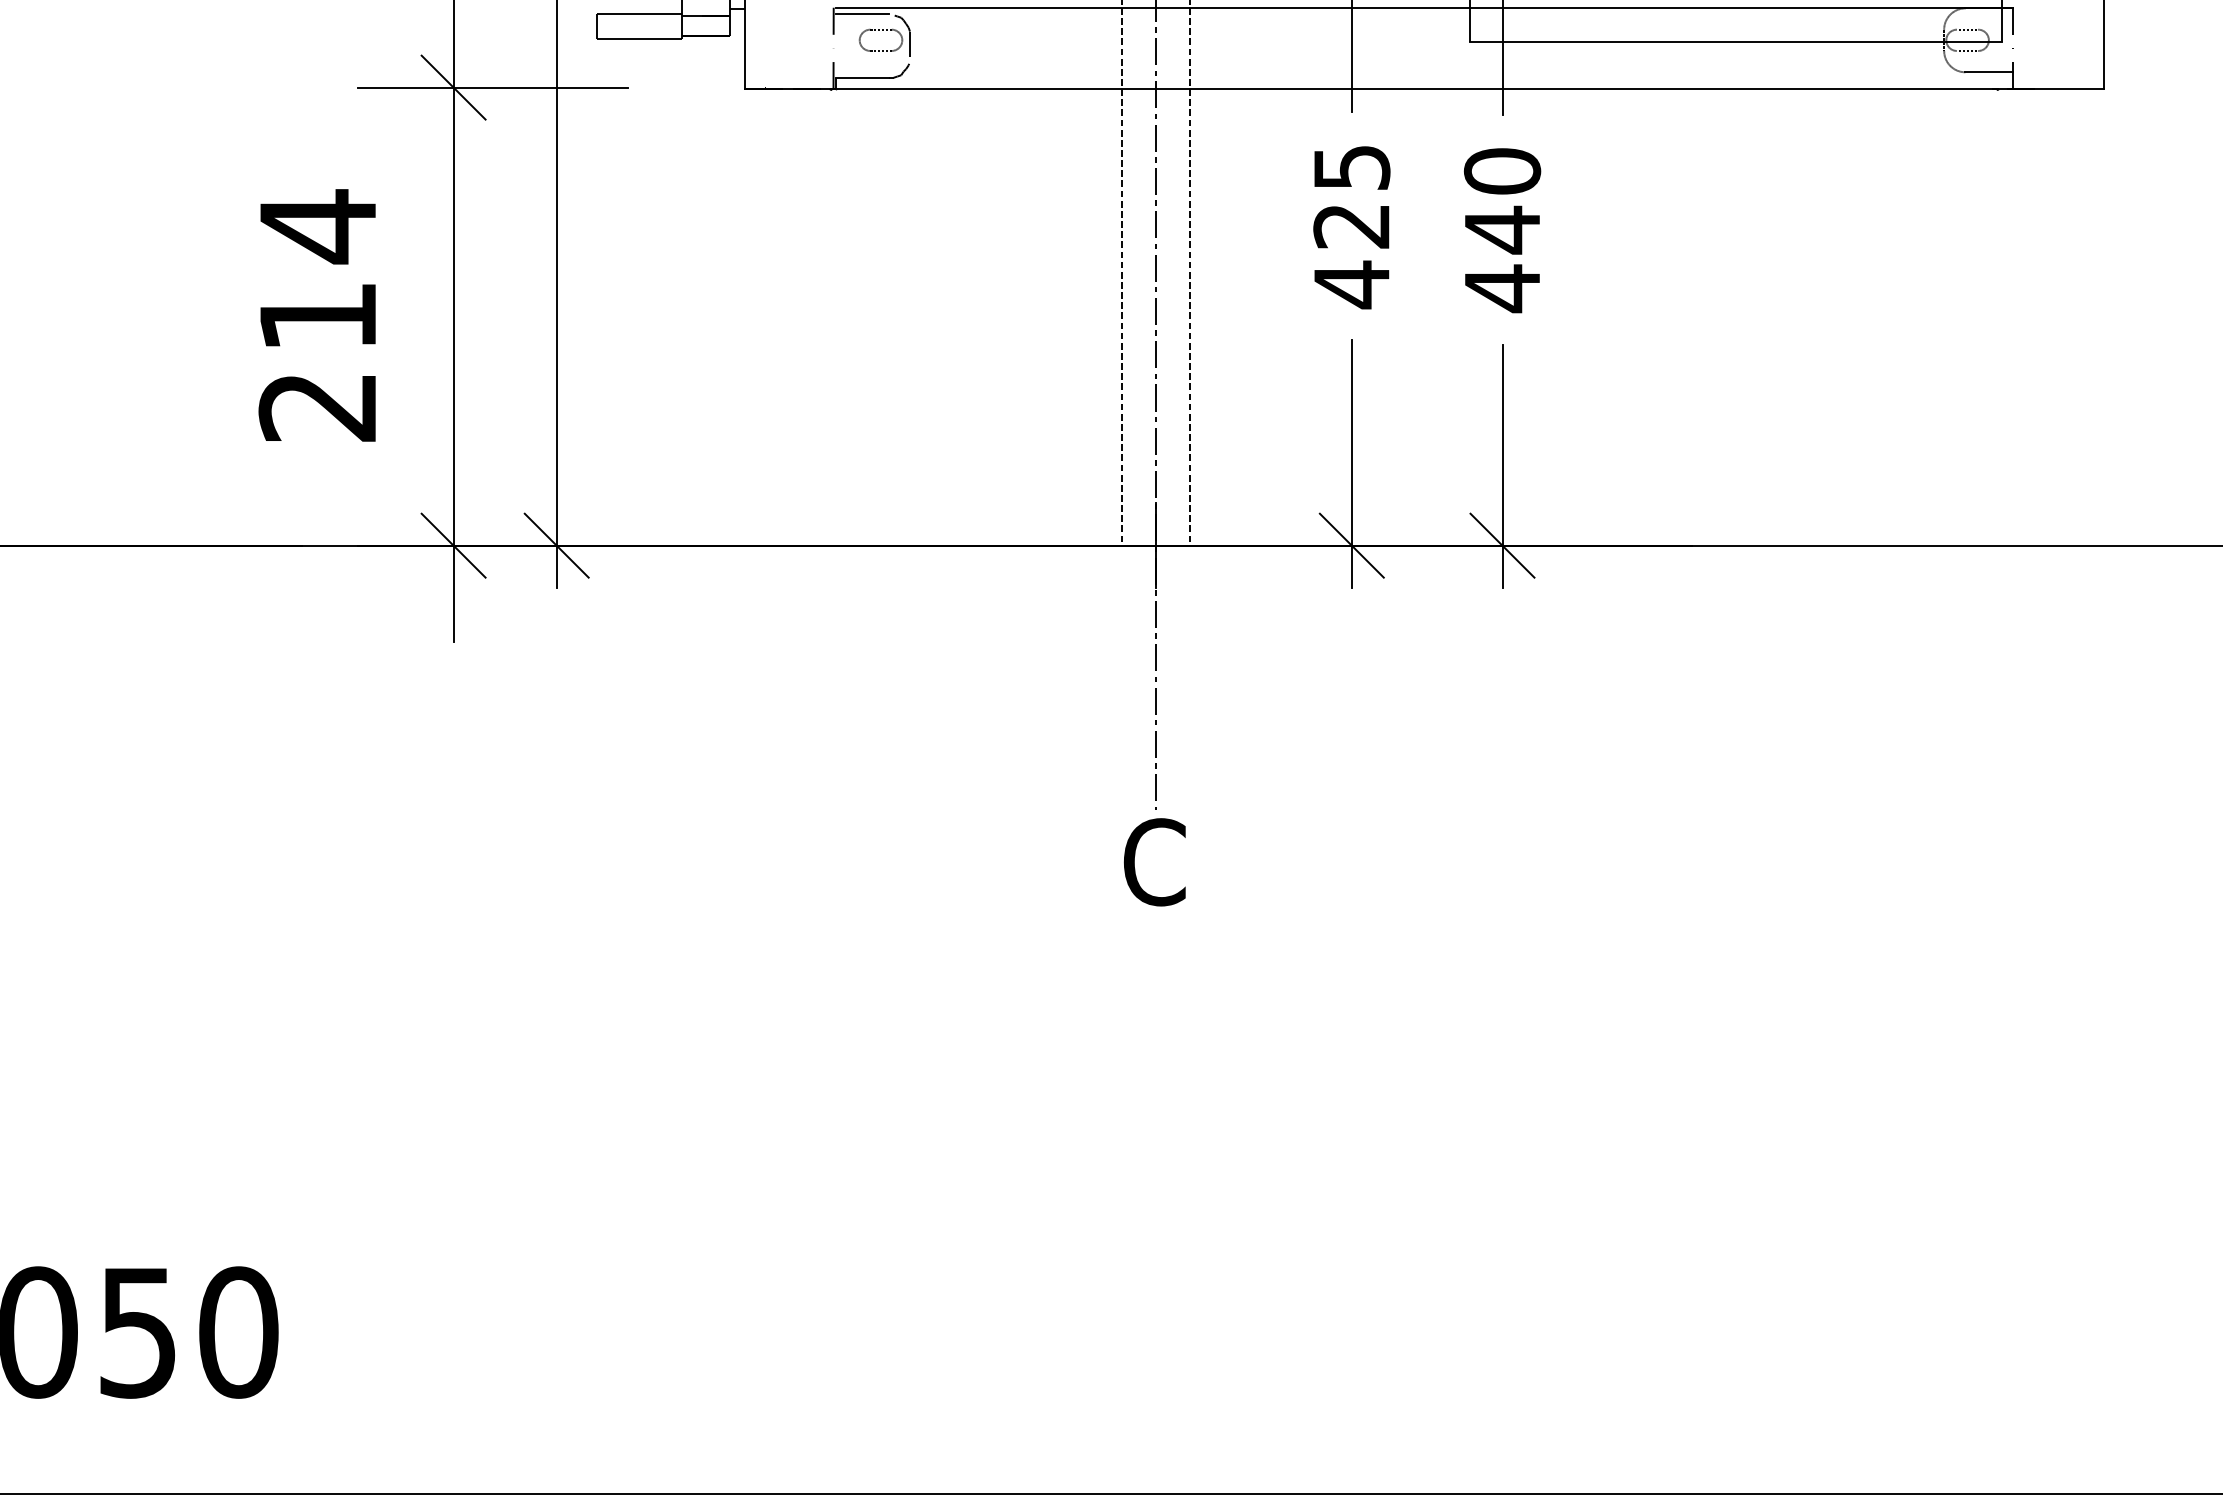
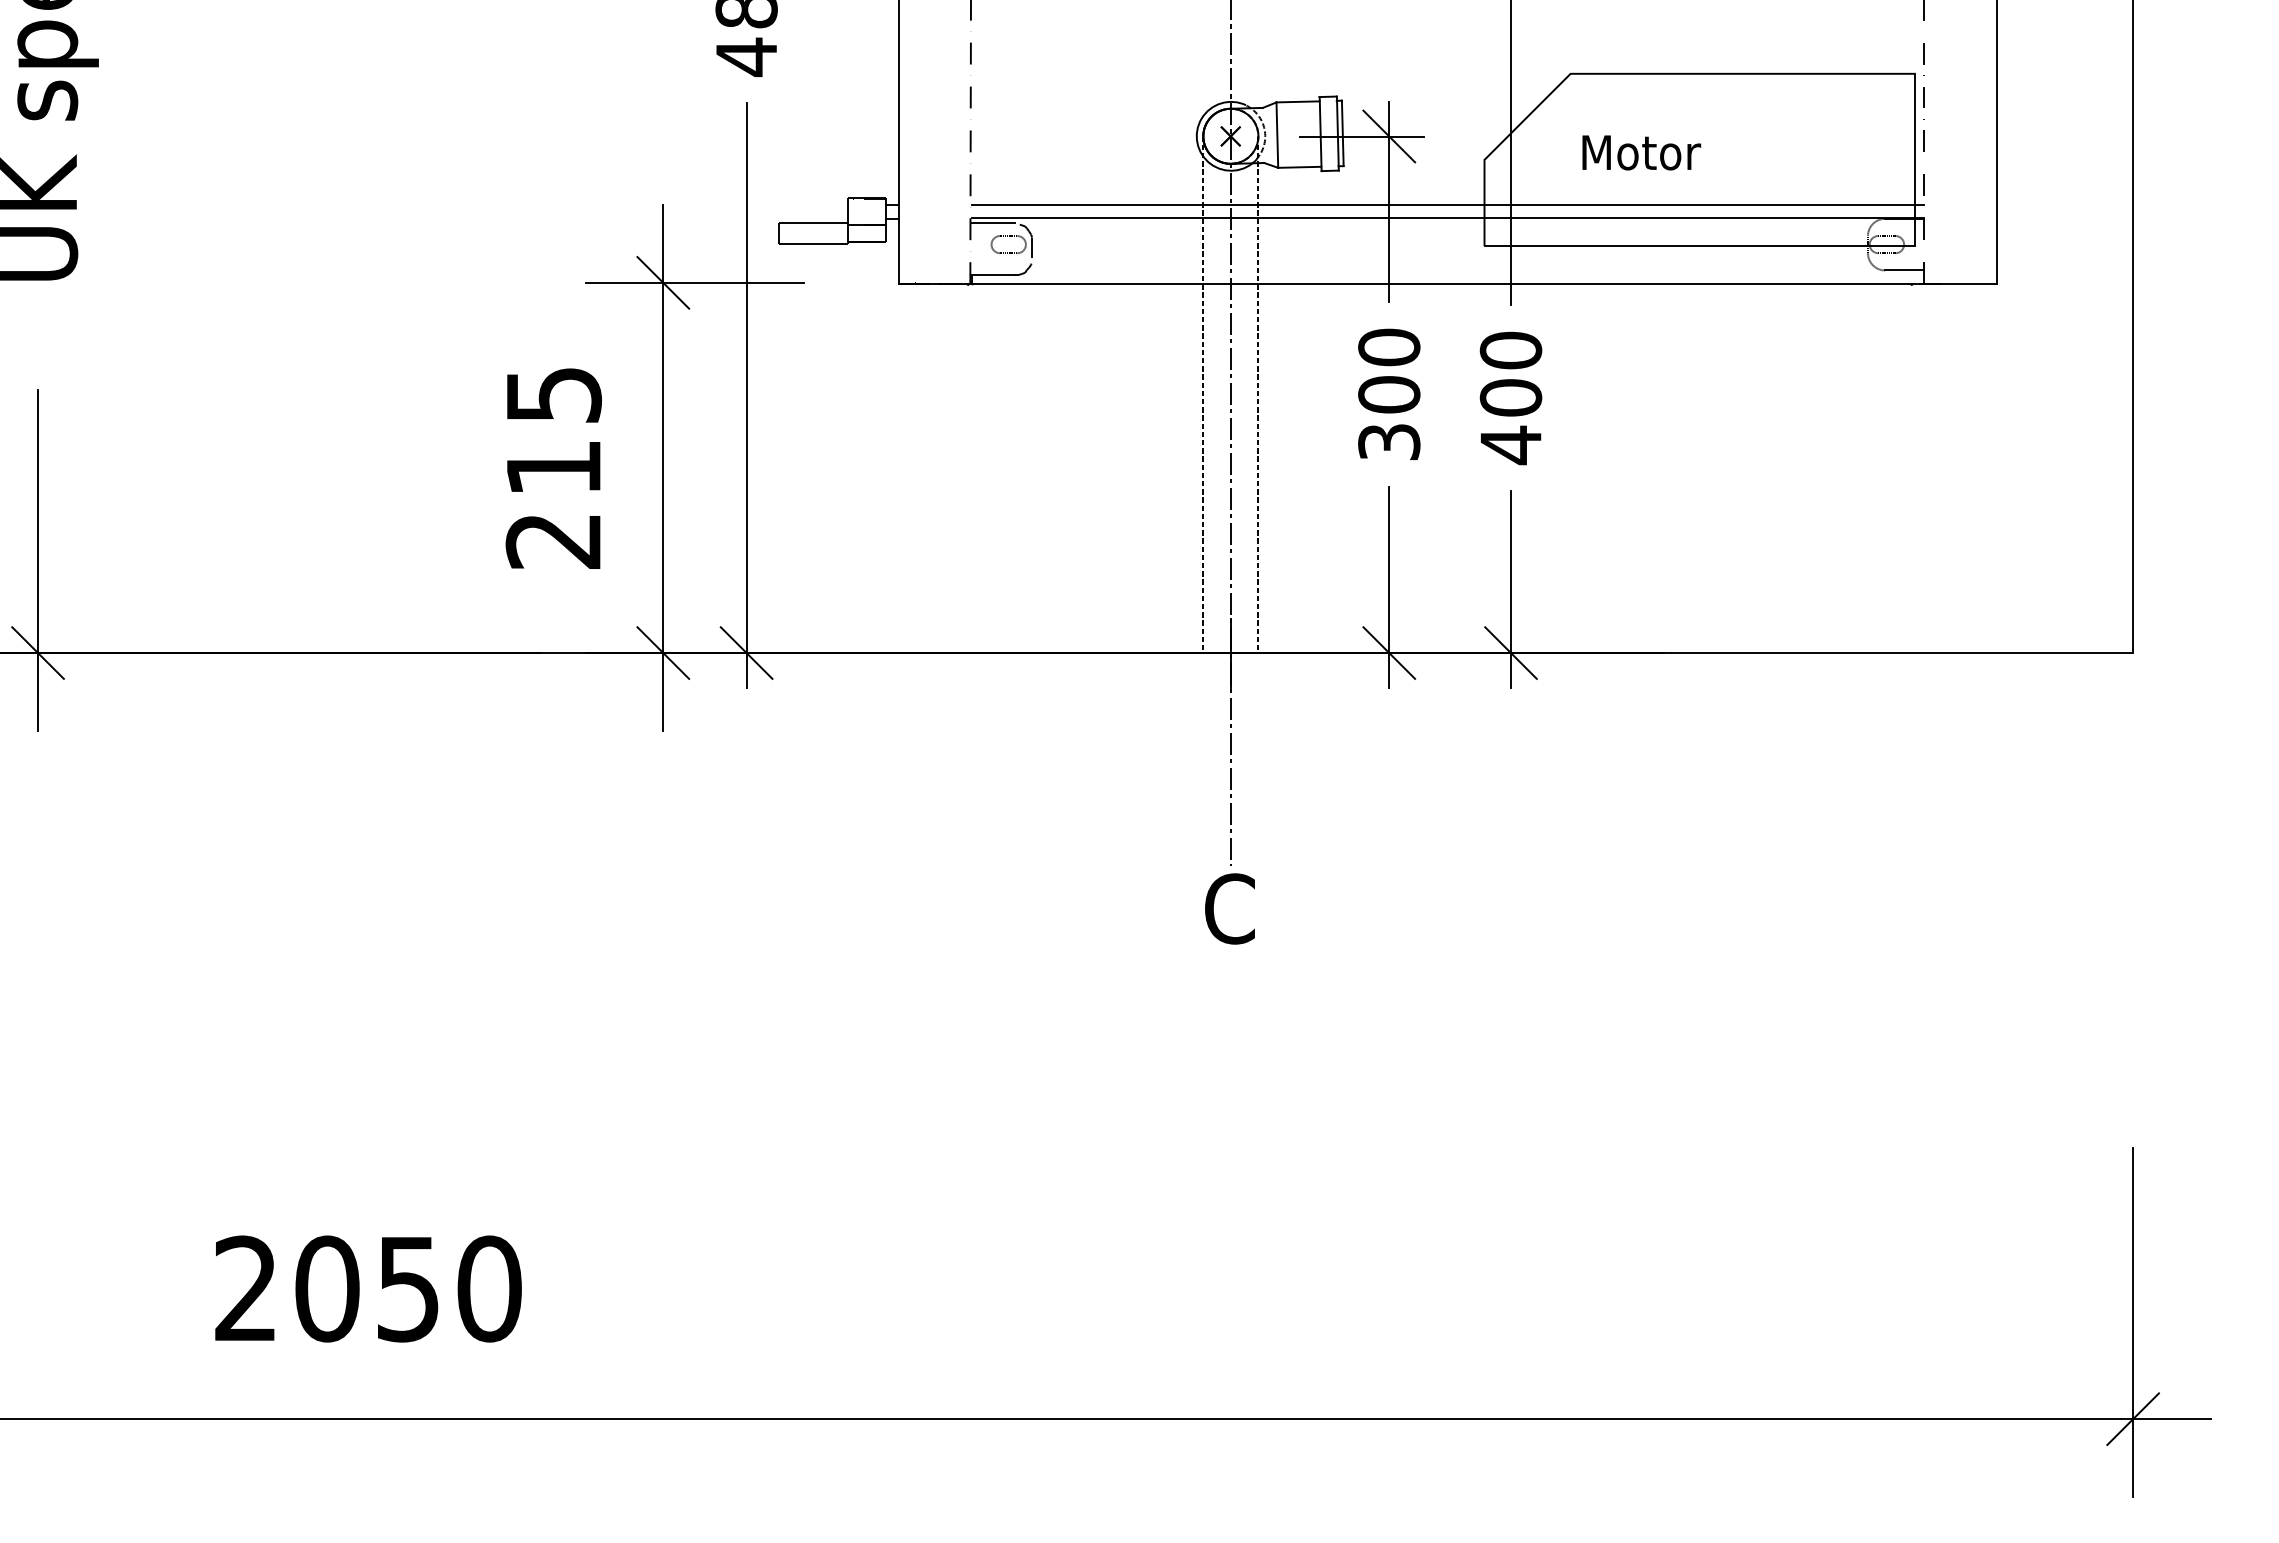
text: (318, 225) -> (554, 394), 214 -> 215
text: (1352, 226) -> (1389, 395), 425 -> 300
text: (1501, 229) -> (1510, 397), 440 -> 400

